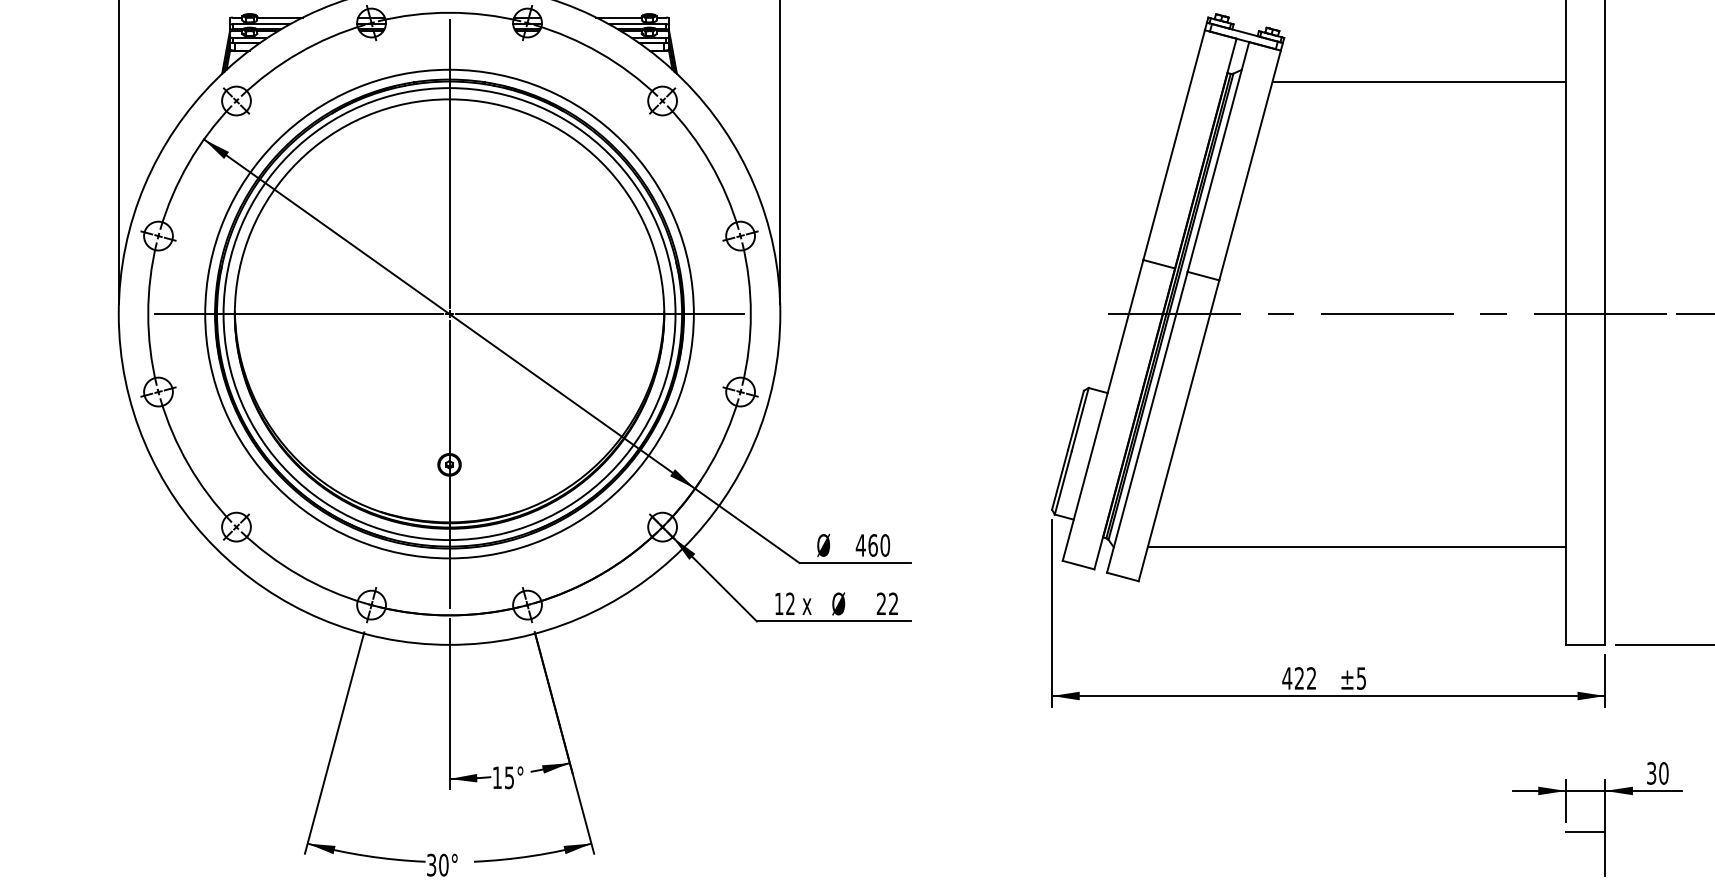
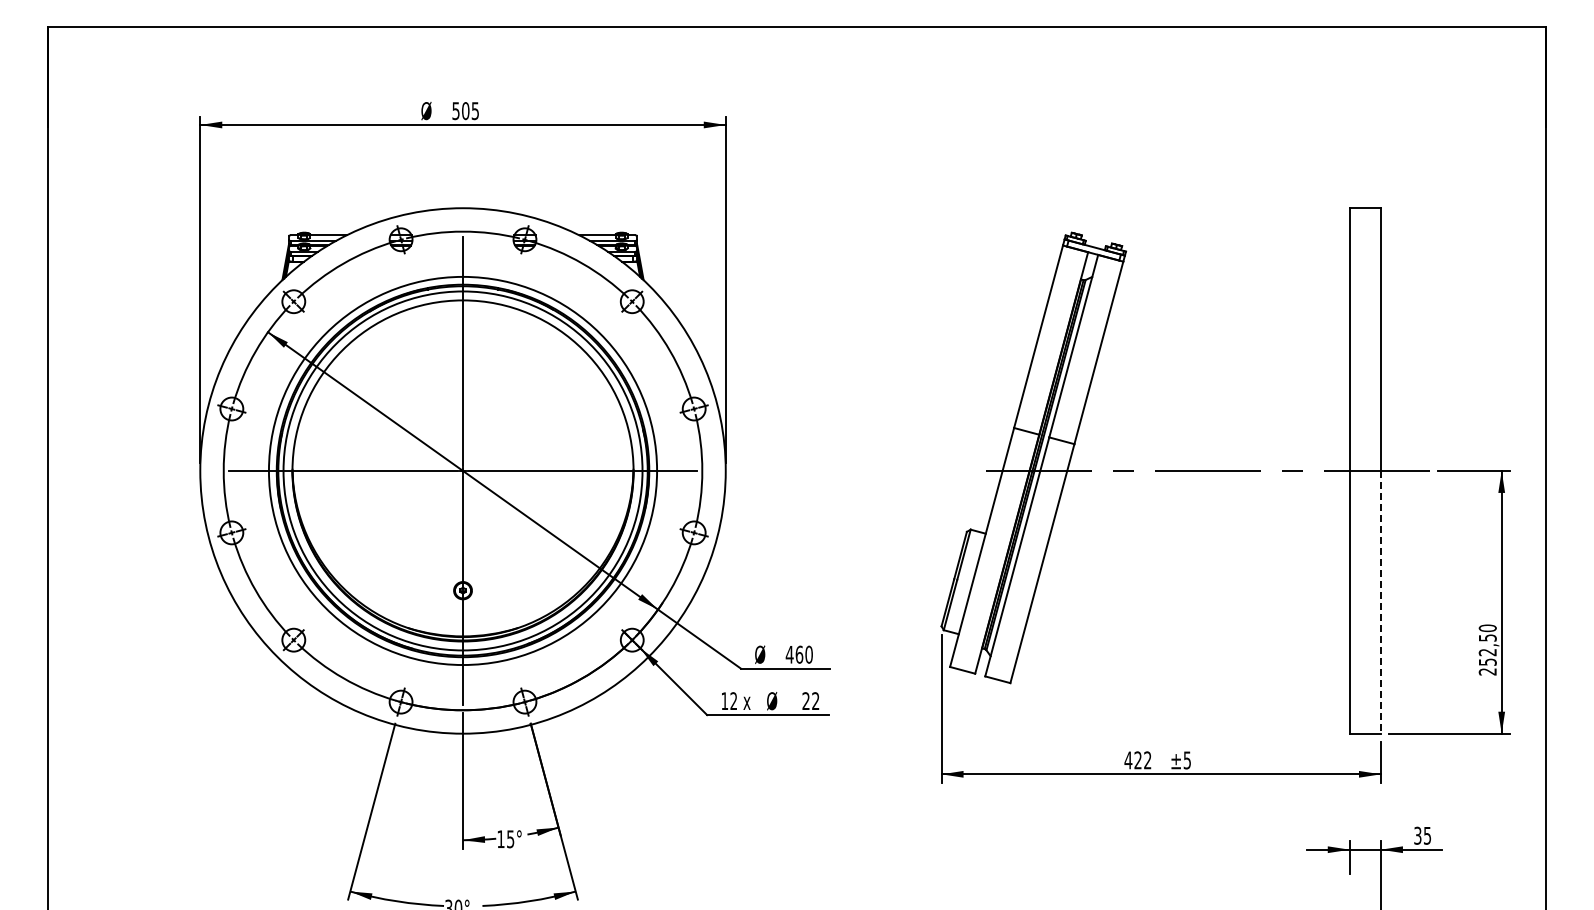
line: (1418, 81) -> (1232, 286), removed
line: (1604, 479) -> (1380, 602), solid -> dashed
line: (1356, 546) -> (1183, 655), removed
text: (1663, 773) -> (1427, 835), 30 -> 35
line: (1584, 832) -> (1364, 882), removed

